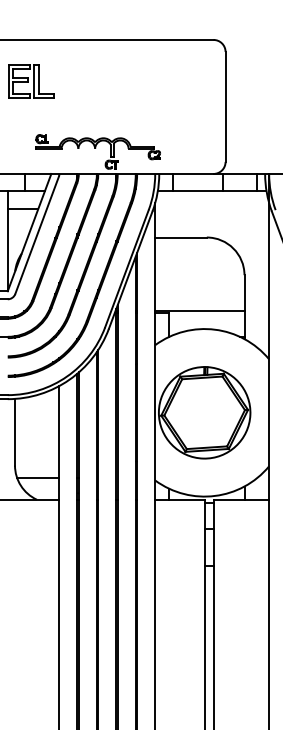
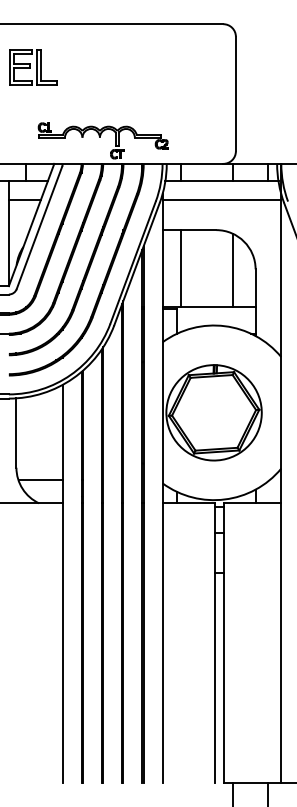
line: (211, 209) -> (221, 200), added
line: (172, 274) -> (180, 268), added
line: (223, 276) -> (233, 270), added

